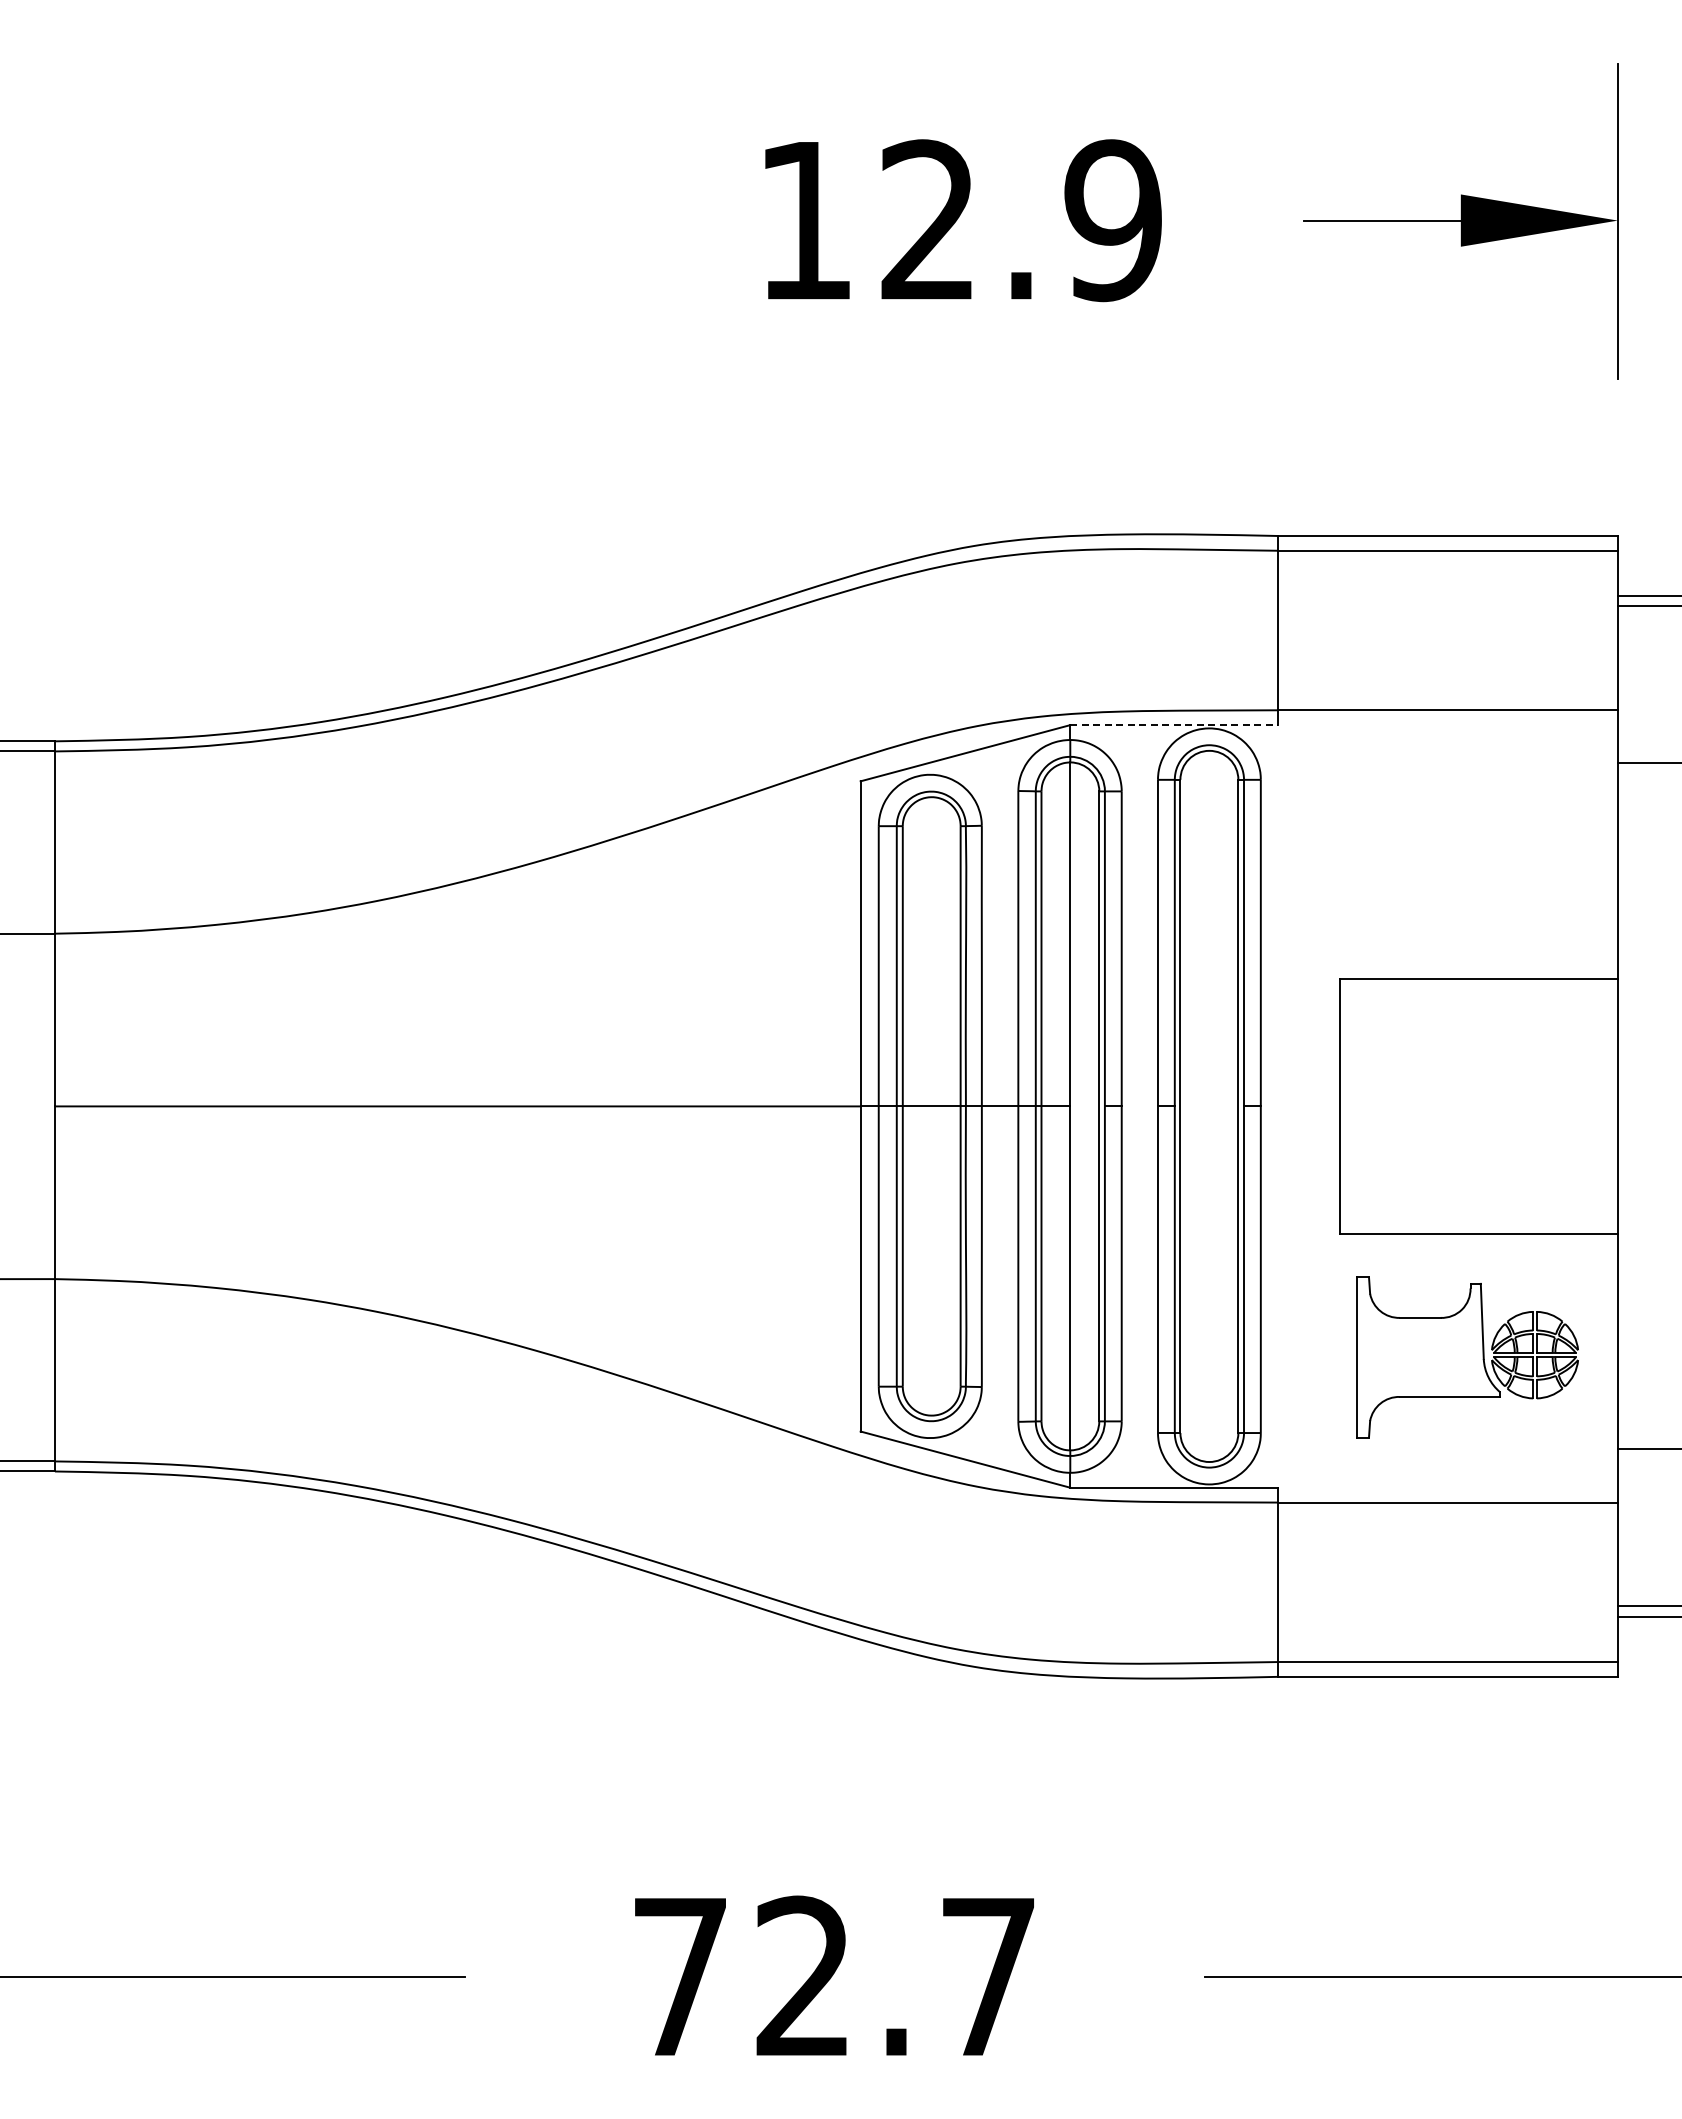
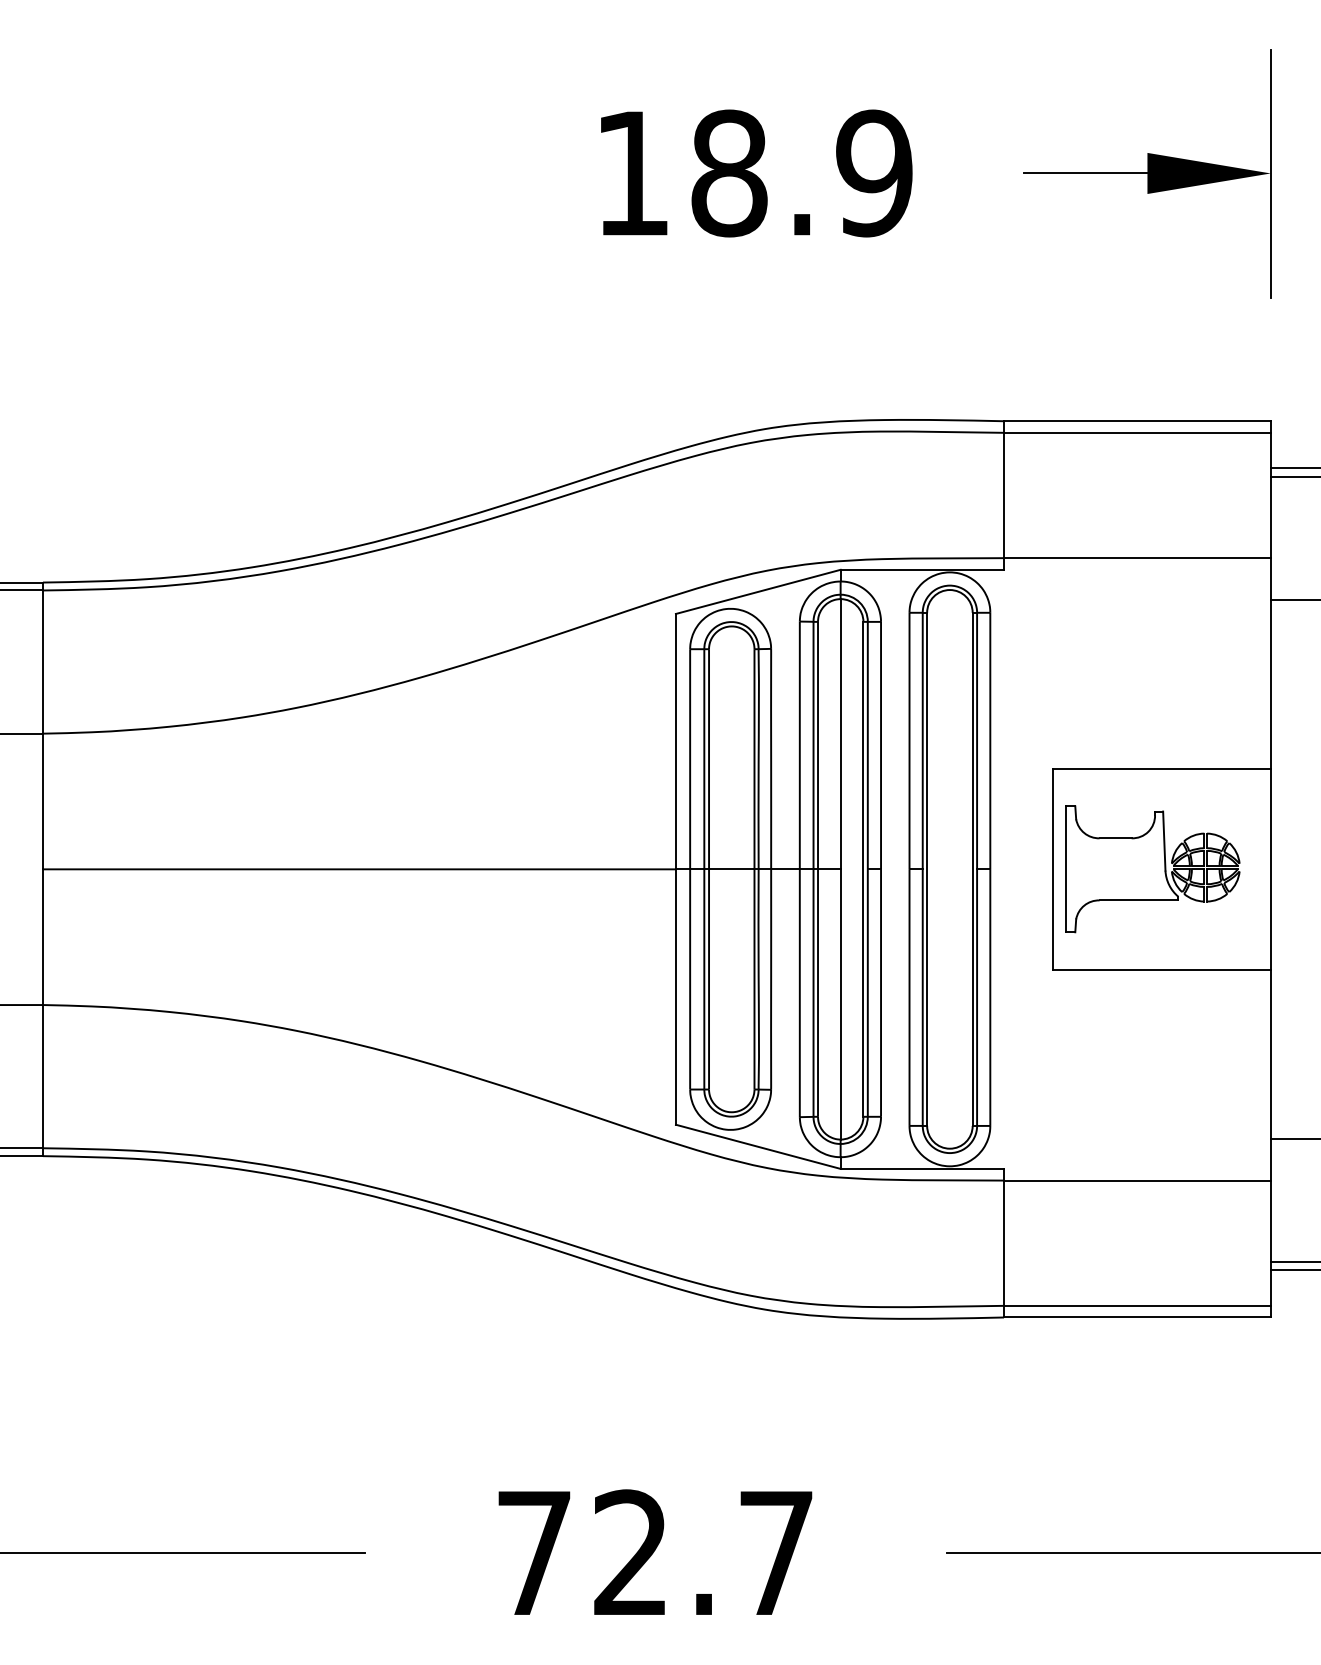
text: (928, 220) -> (729, 173), 12.9 -> 18.9
line: (1174, 725) -> (922, 570), dashed -> solid
part: (1467, 1357) -> (1152, 869), moved

